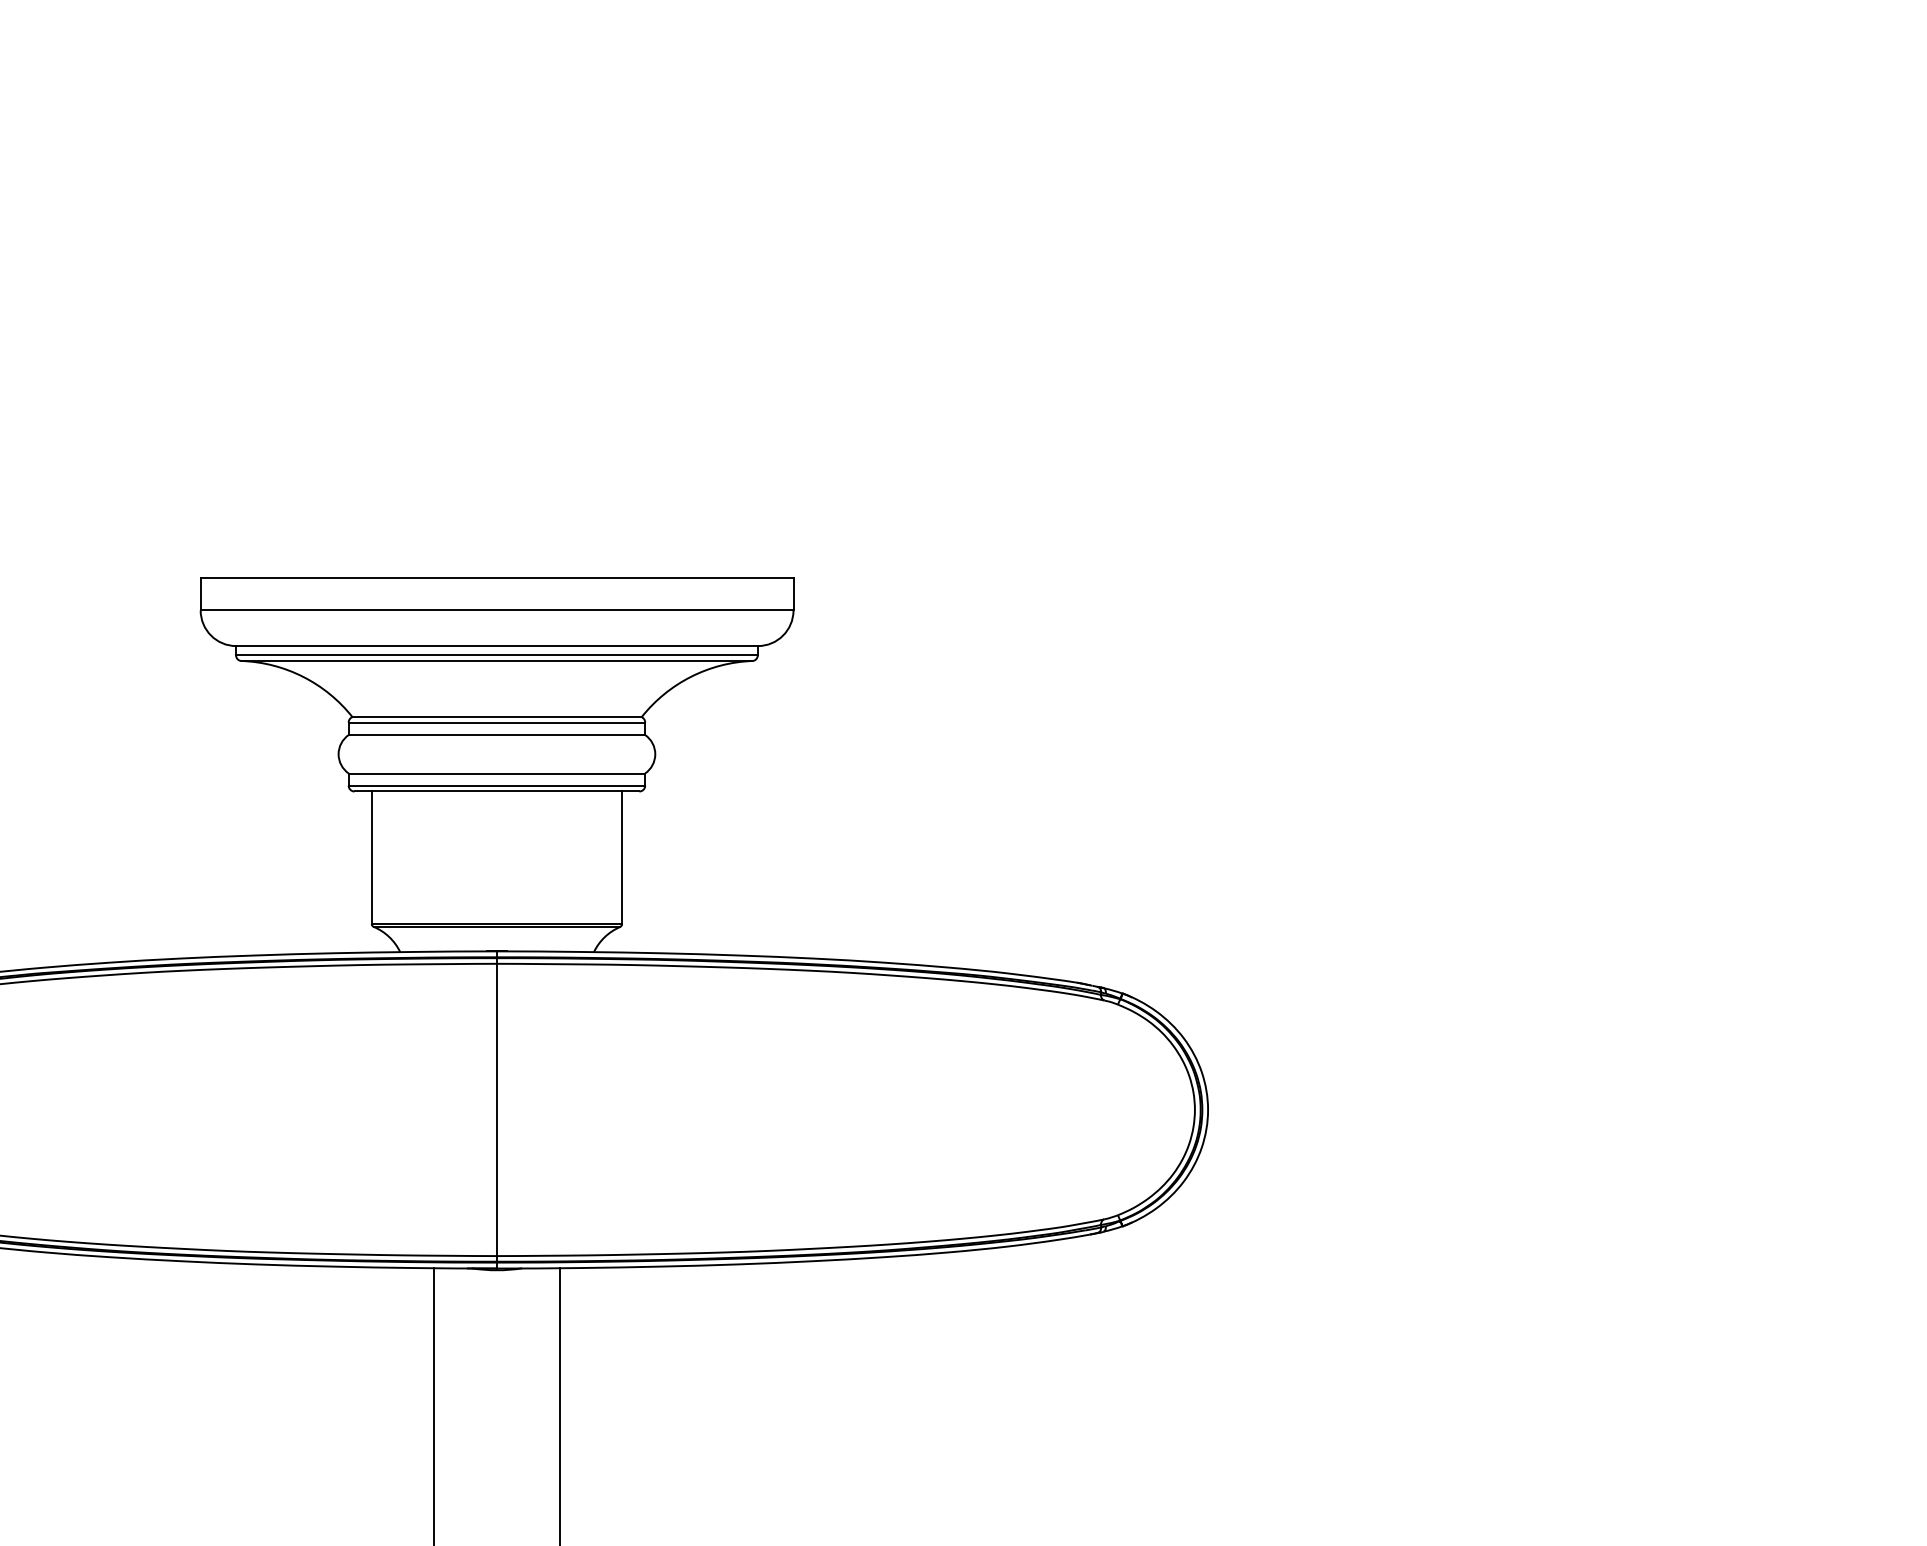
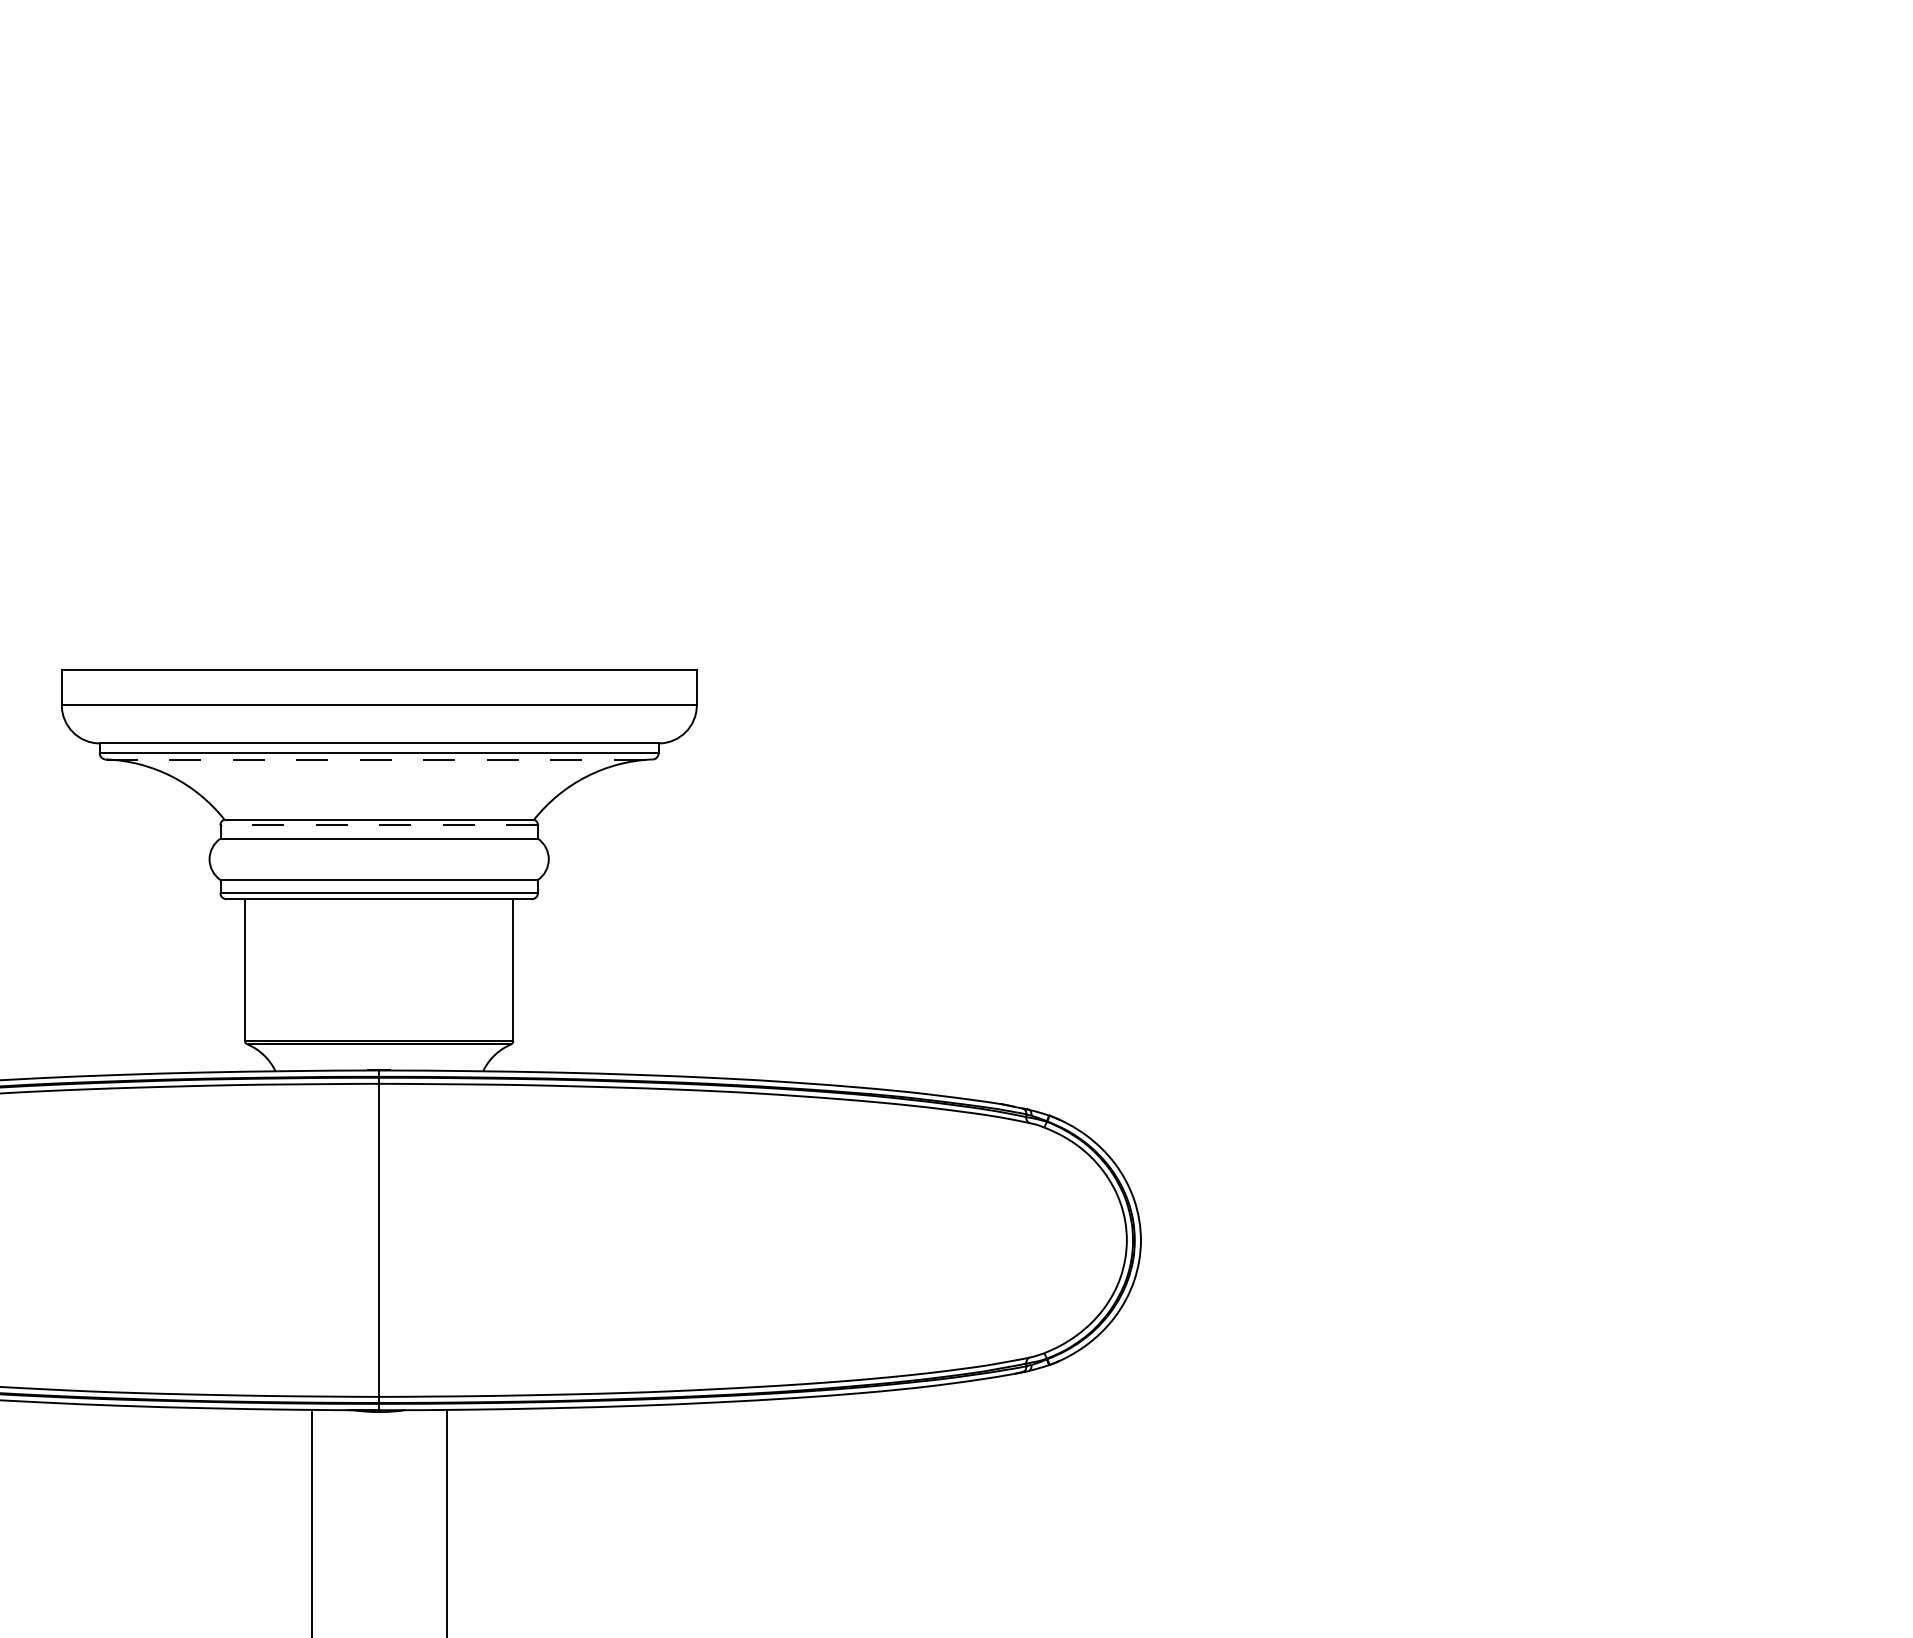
line: (497, 661) -> (379, 759), solid -> dashed
line: (496, 722) -> (378, 825), solid -> dashed

